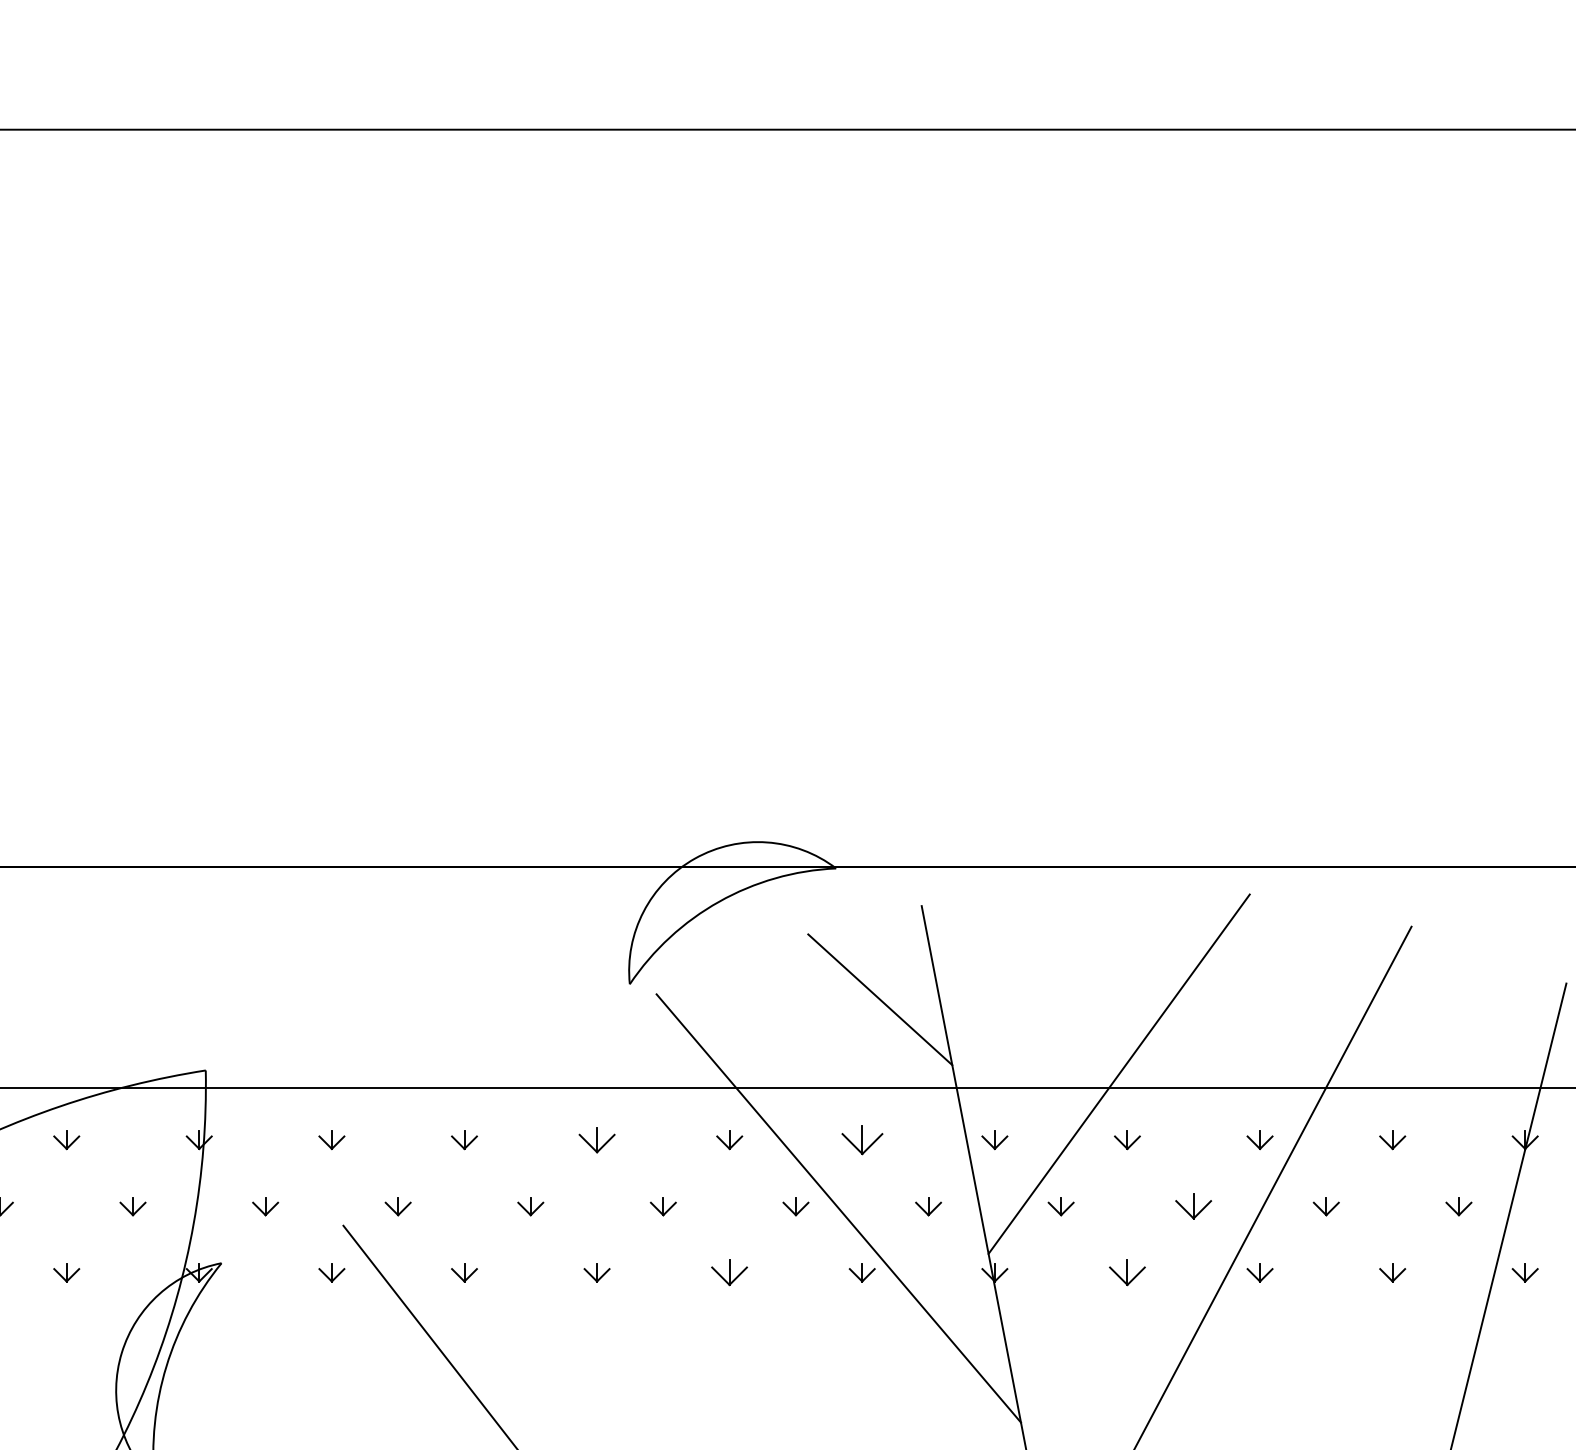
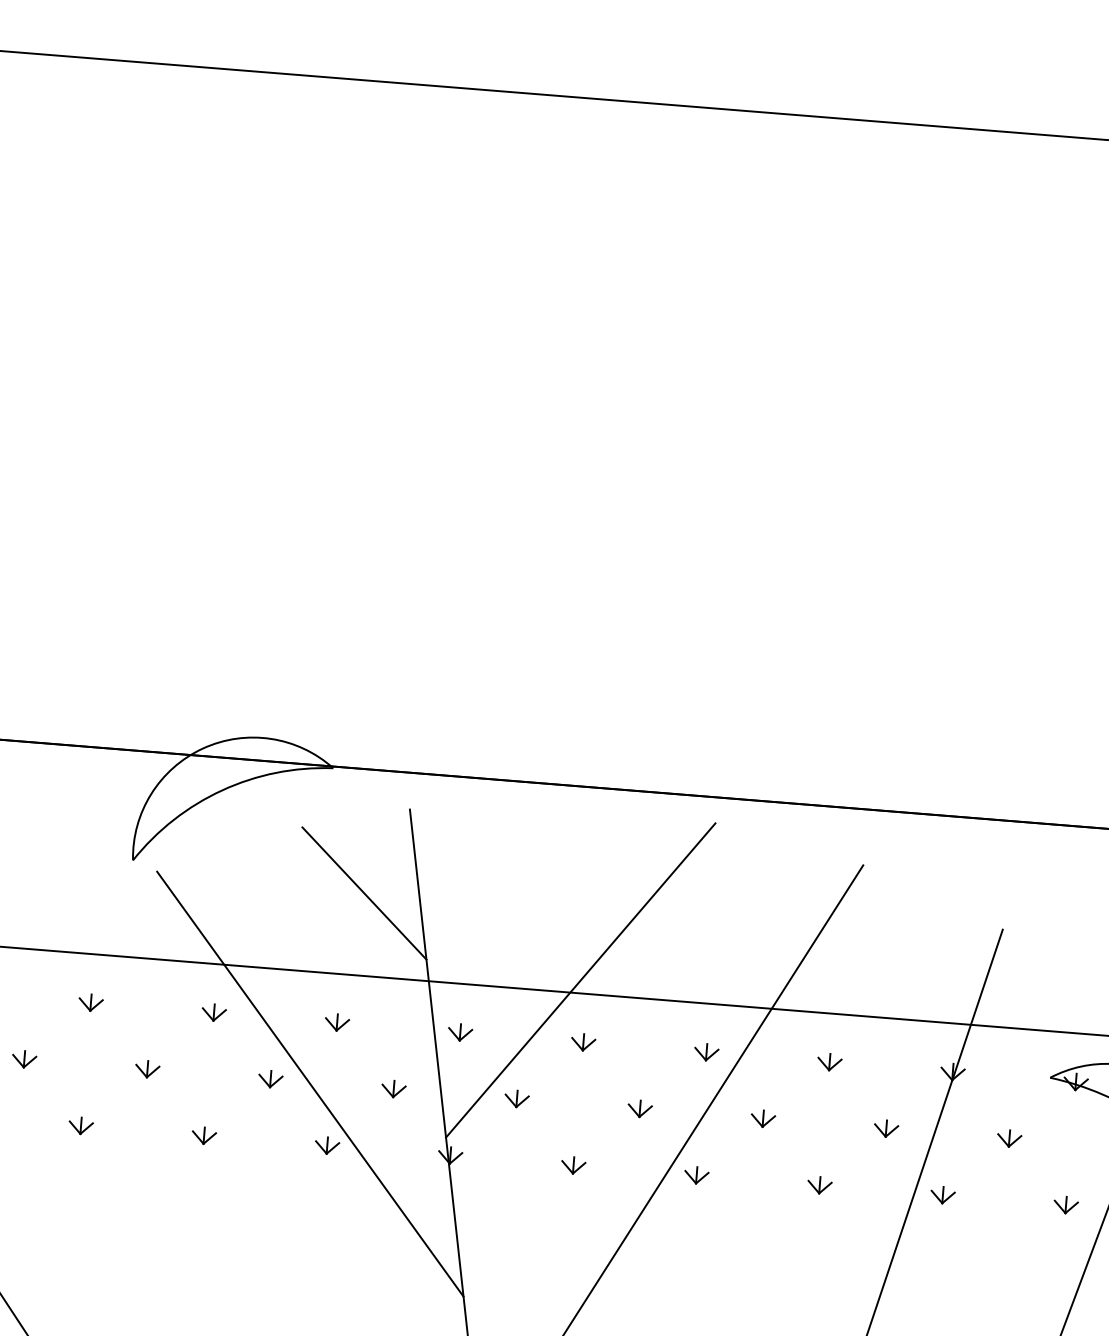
part: (596, 1140) -> (90, 1002), size x0.71
part: (861, 1140) -> (336, 1022), size x0.62
part: (1193, 1206) -> (639, 1108), size x0.71
part: (729, 1272) -> (204, 1135), size x0.71
part: (1127, 1272) -> (573, 1165), size x0.71

